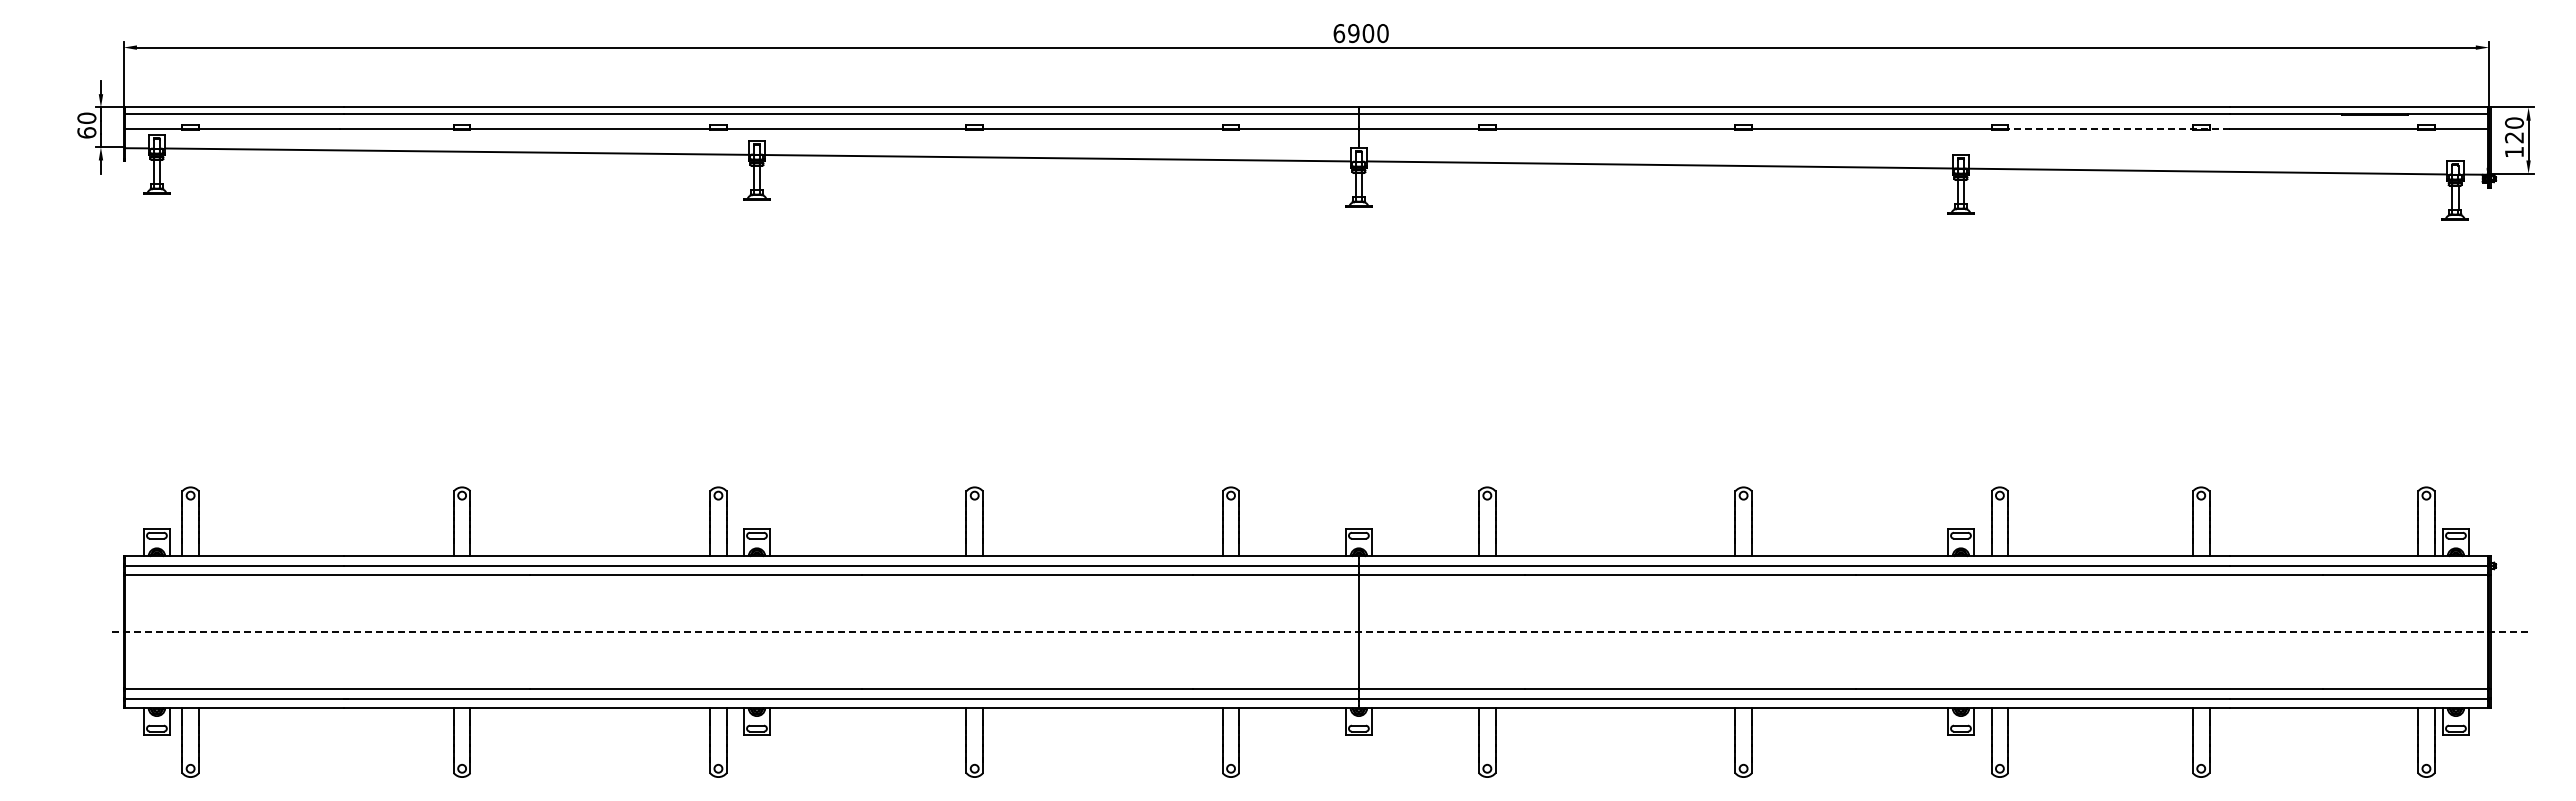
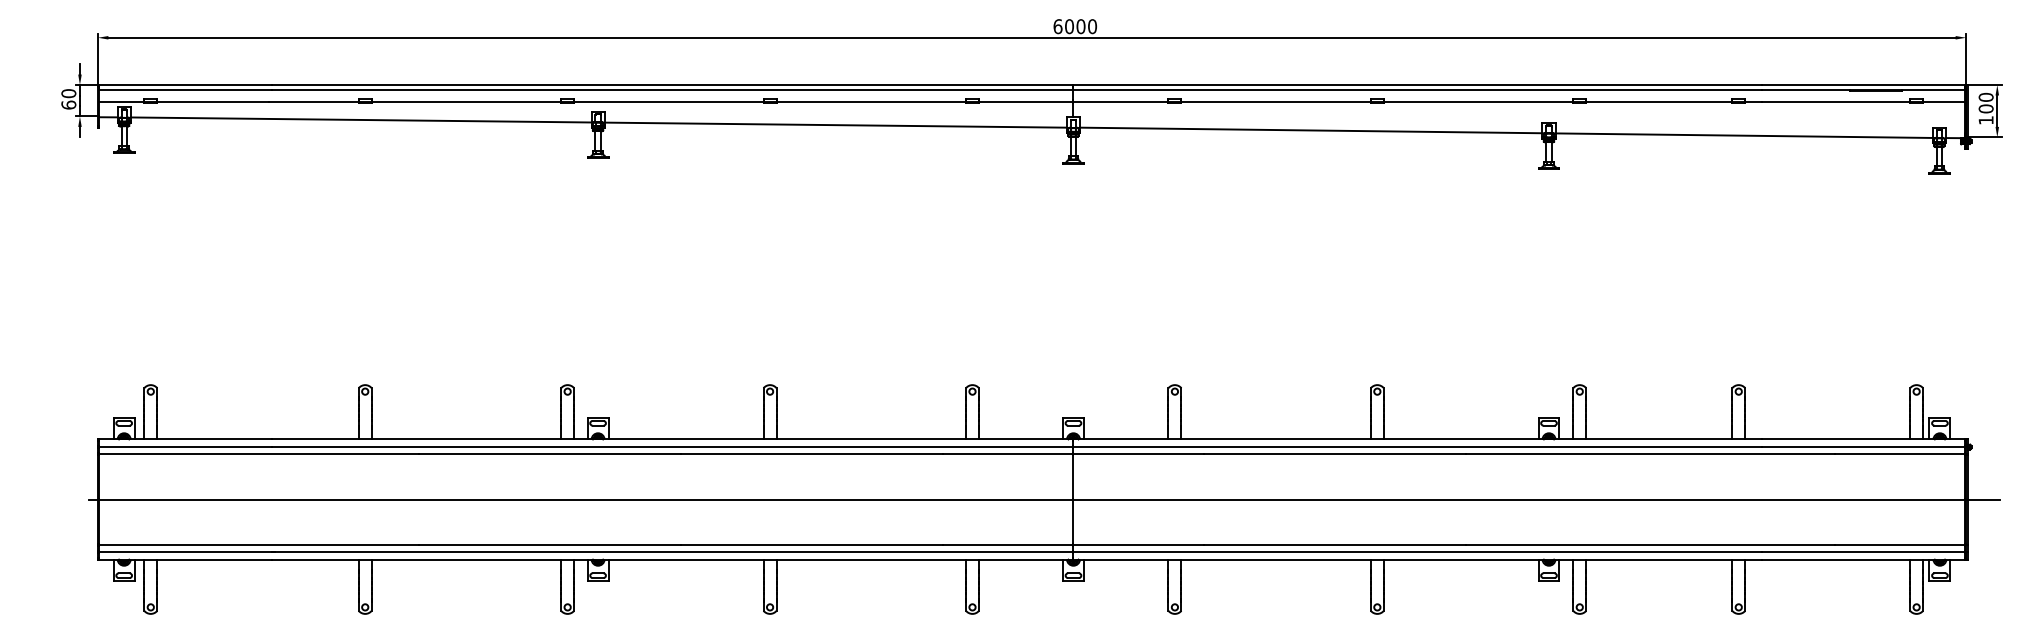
text: (1353, 33) -> (1069, 26), 6900 -> 6000
line: (2119, 128) -> (1674, 101), dashed -> solid
text: (2514, 137) -> (1986, 108), 120 -> 100
line: (1322, 632) -> (1044, 499), dashed -> solid

